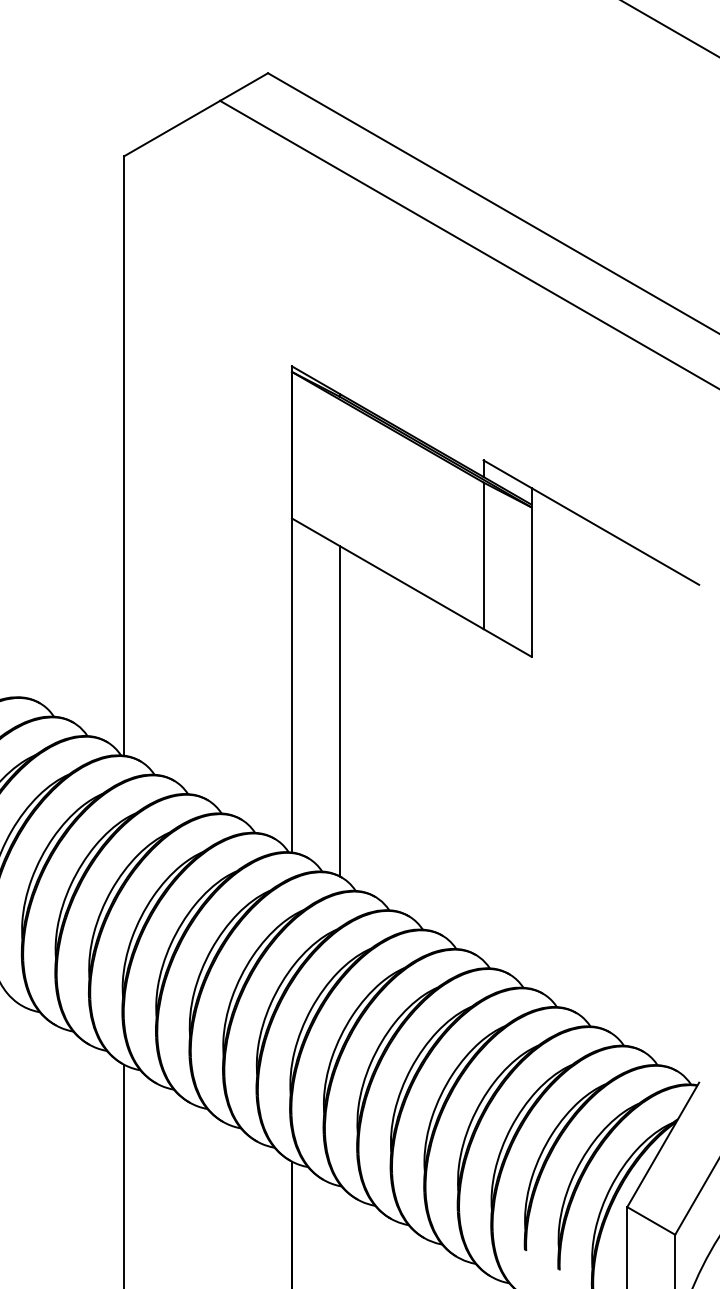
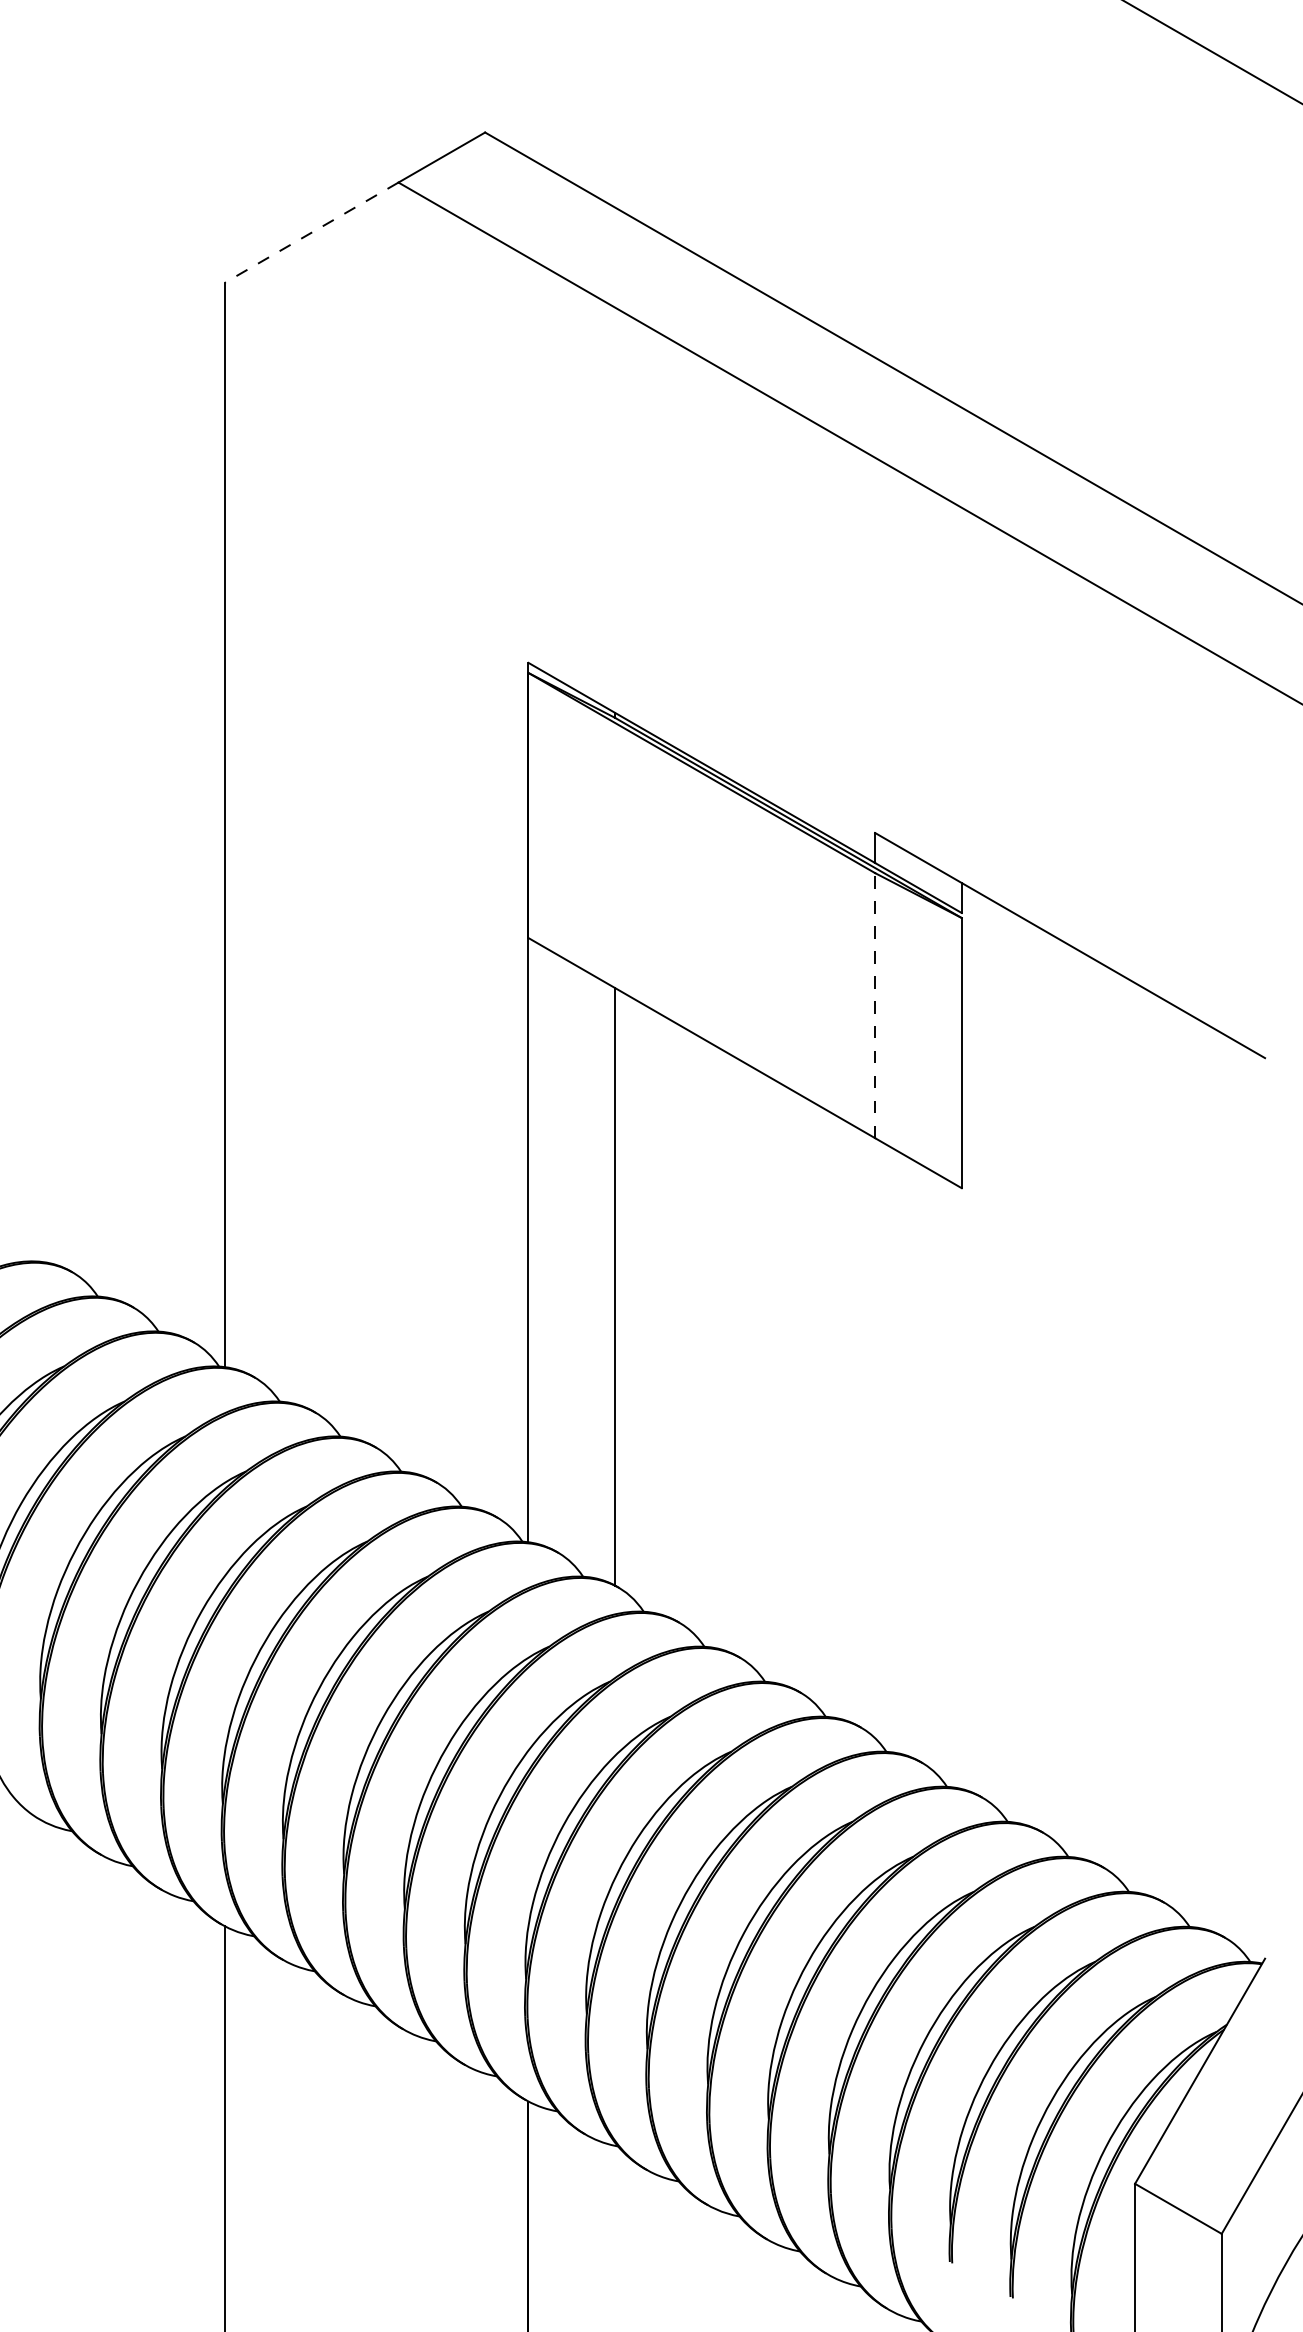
line: (171, 128) -> (310, 232), solid -> dashed
line: (483, 555) -> (874, 1004), solid -> dashed

